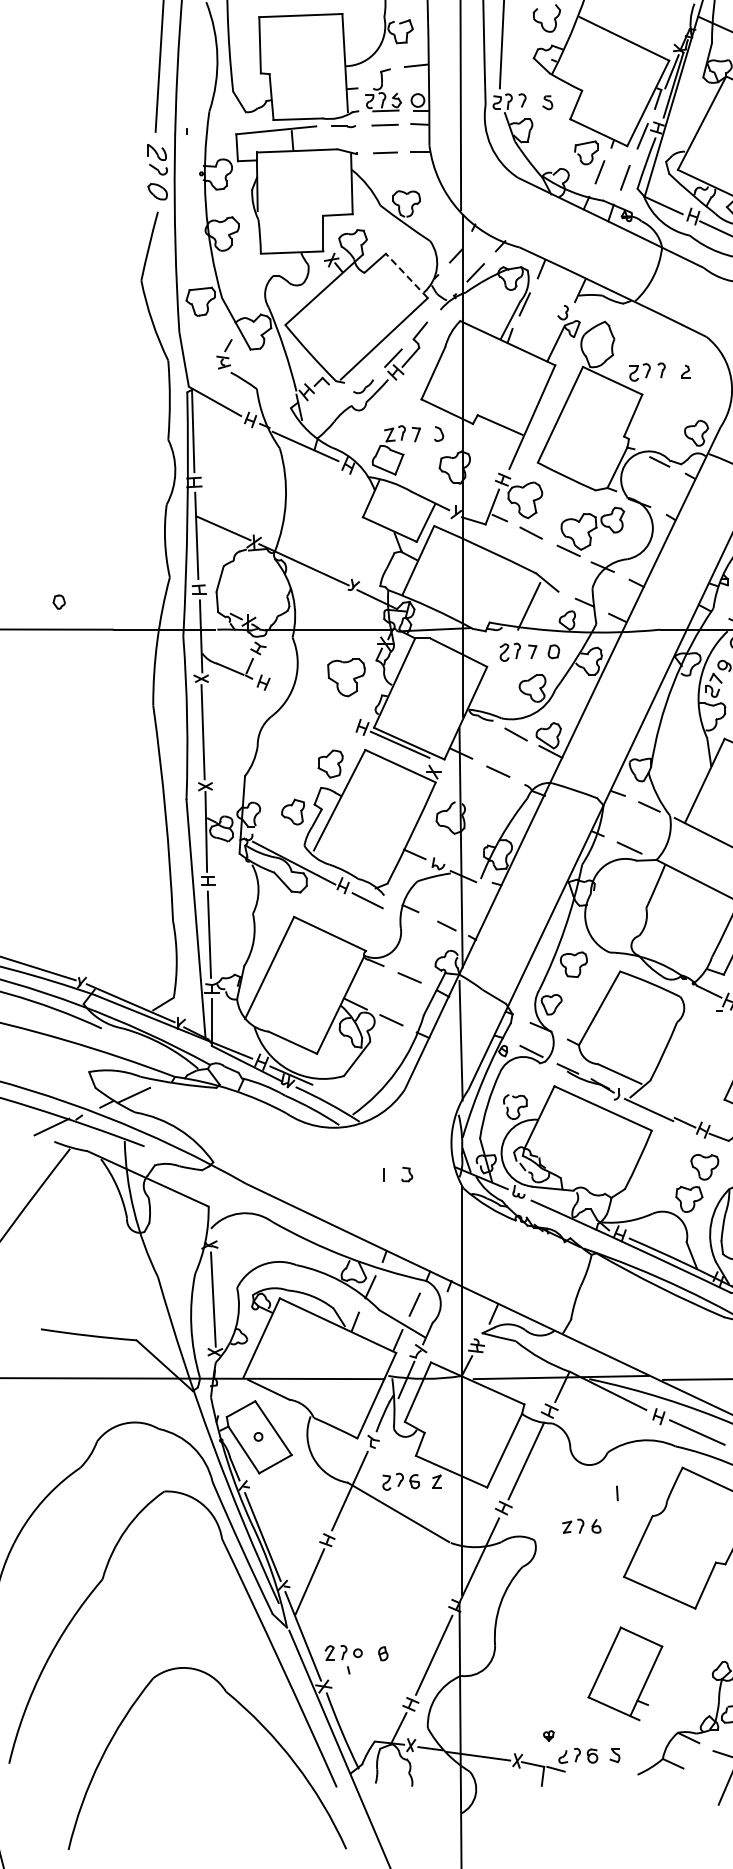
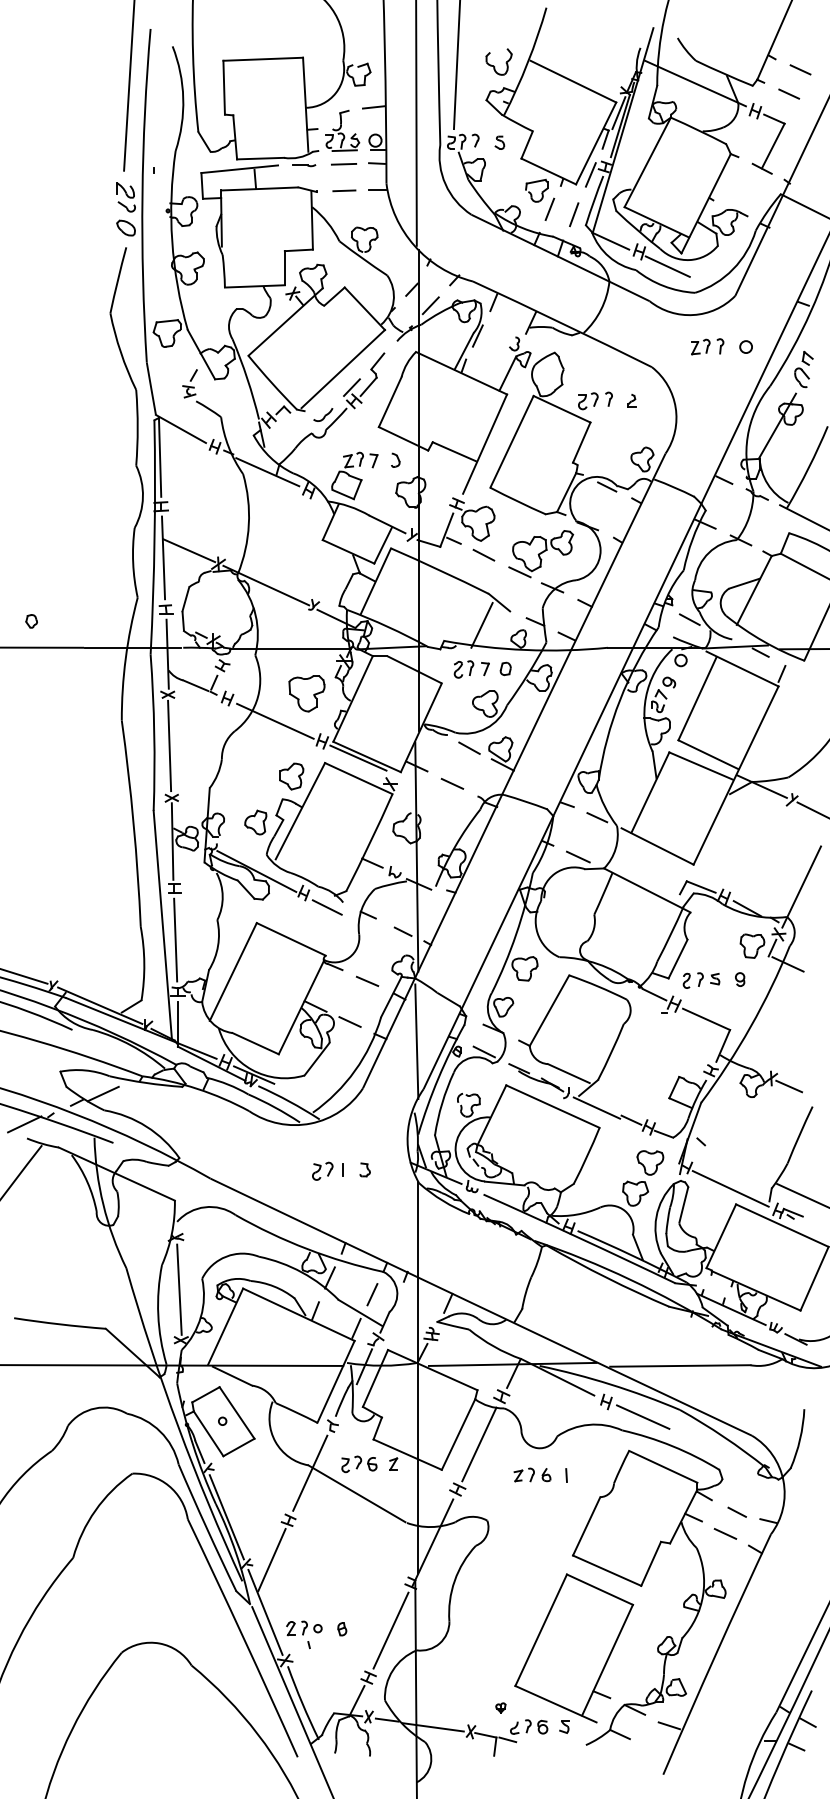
line: (406, 275) -> (364, 308), dashed -> solid
line: (313, 705) -> (275, 720), added
part: (362, 1175) -> (322, 1170), added
part: (581, 1525) -> (532, 1474), moved
part: (625, 1673) -> (574, 1648), size x1.67

